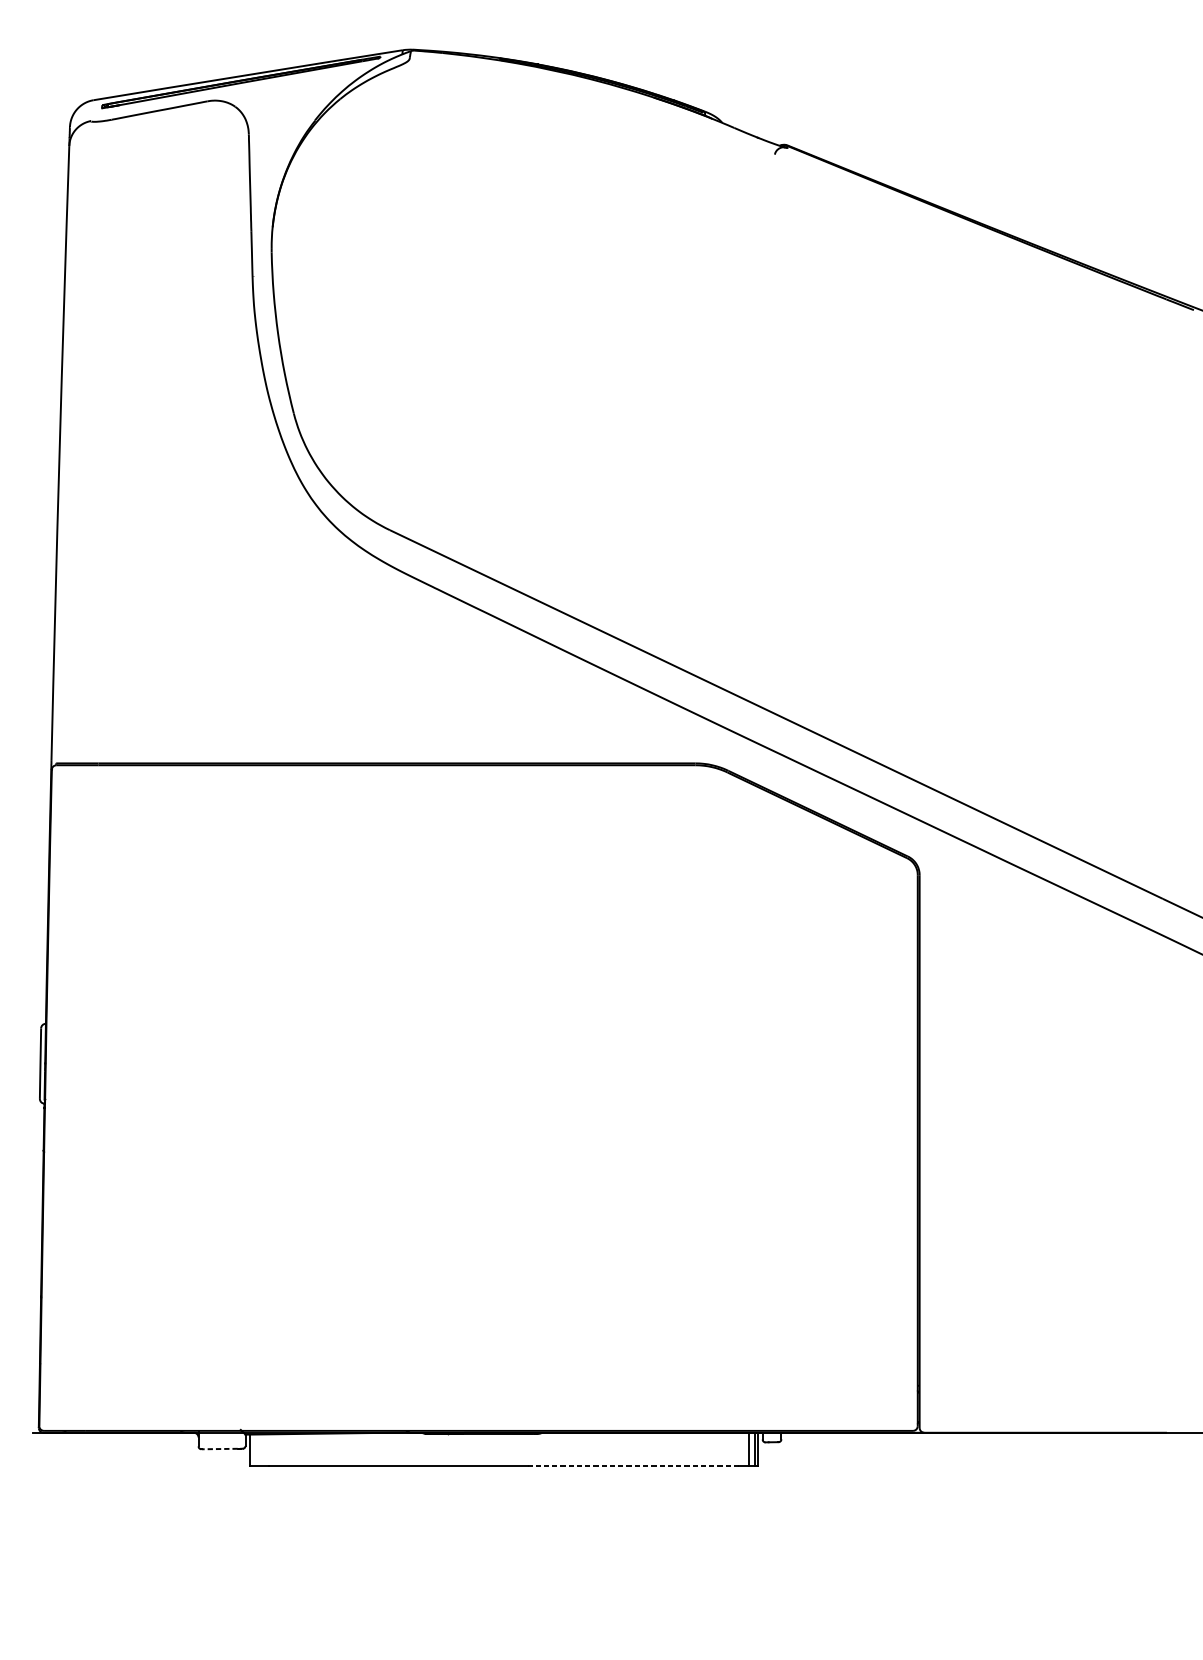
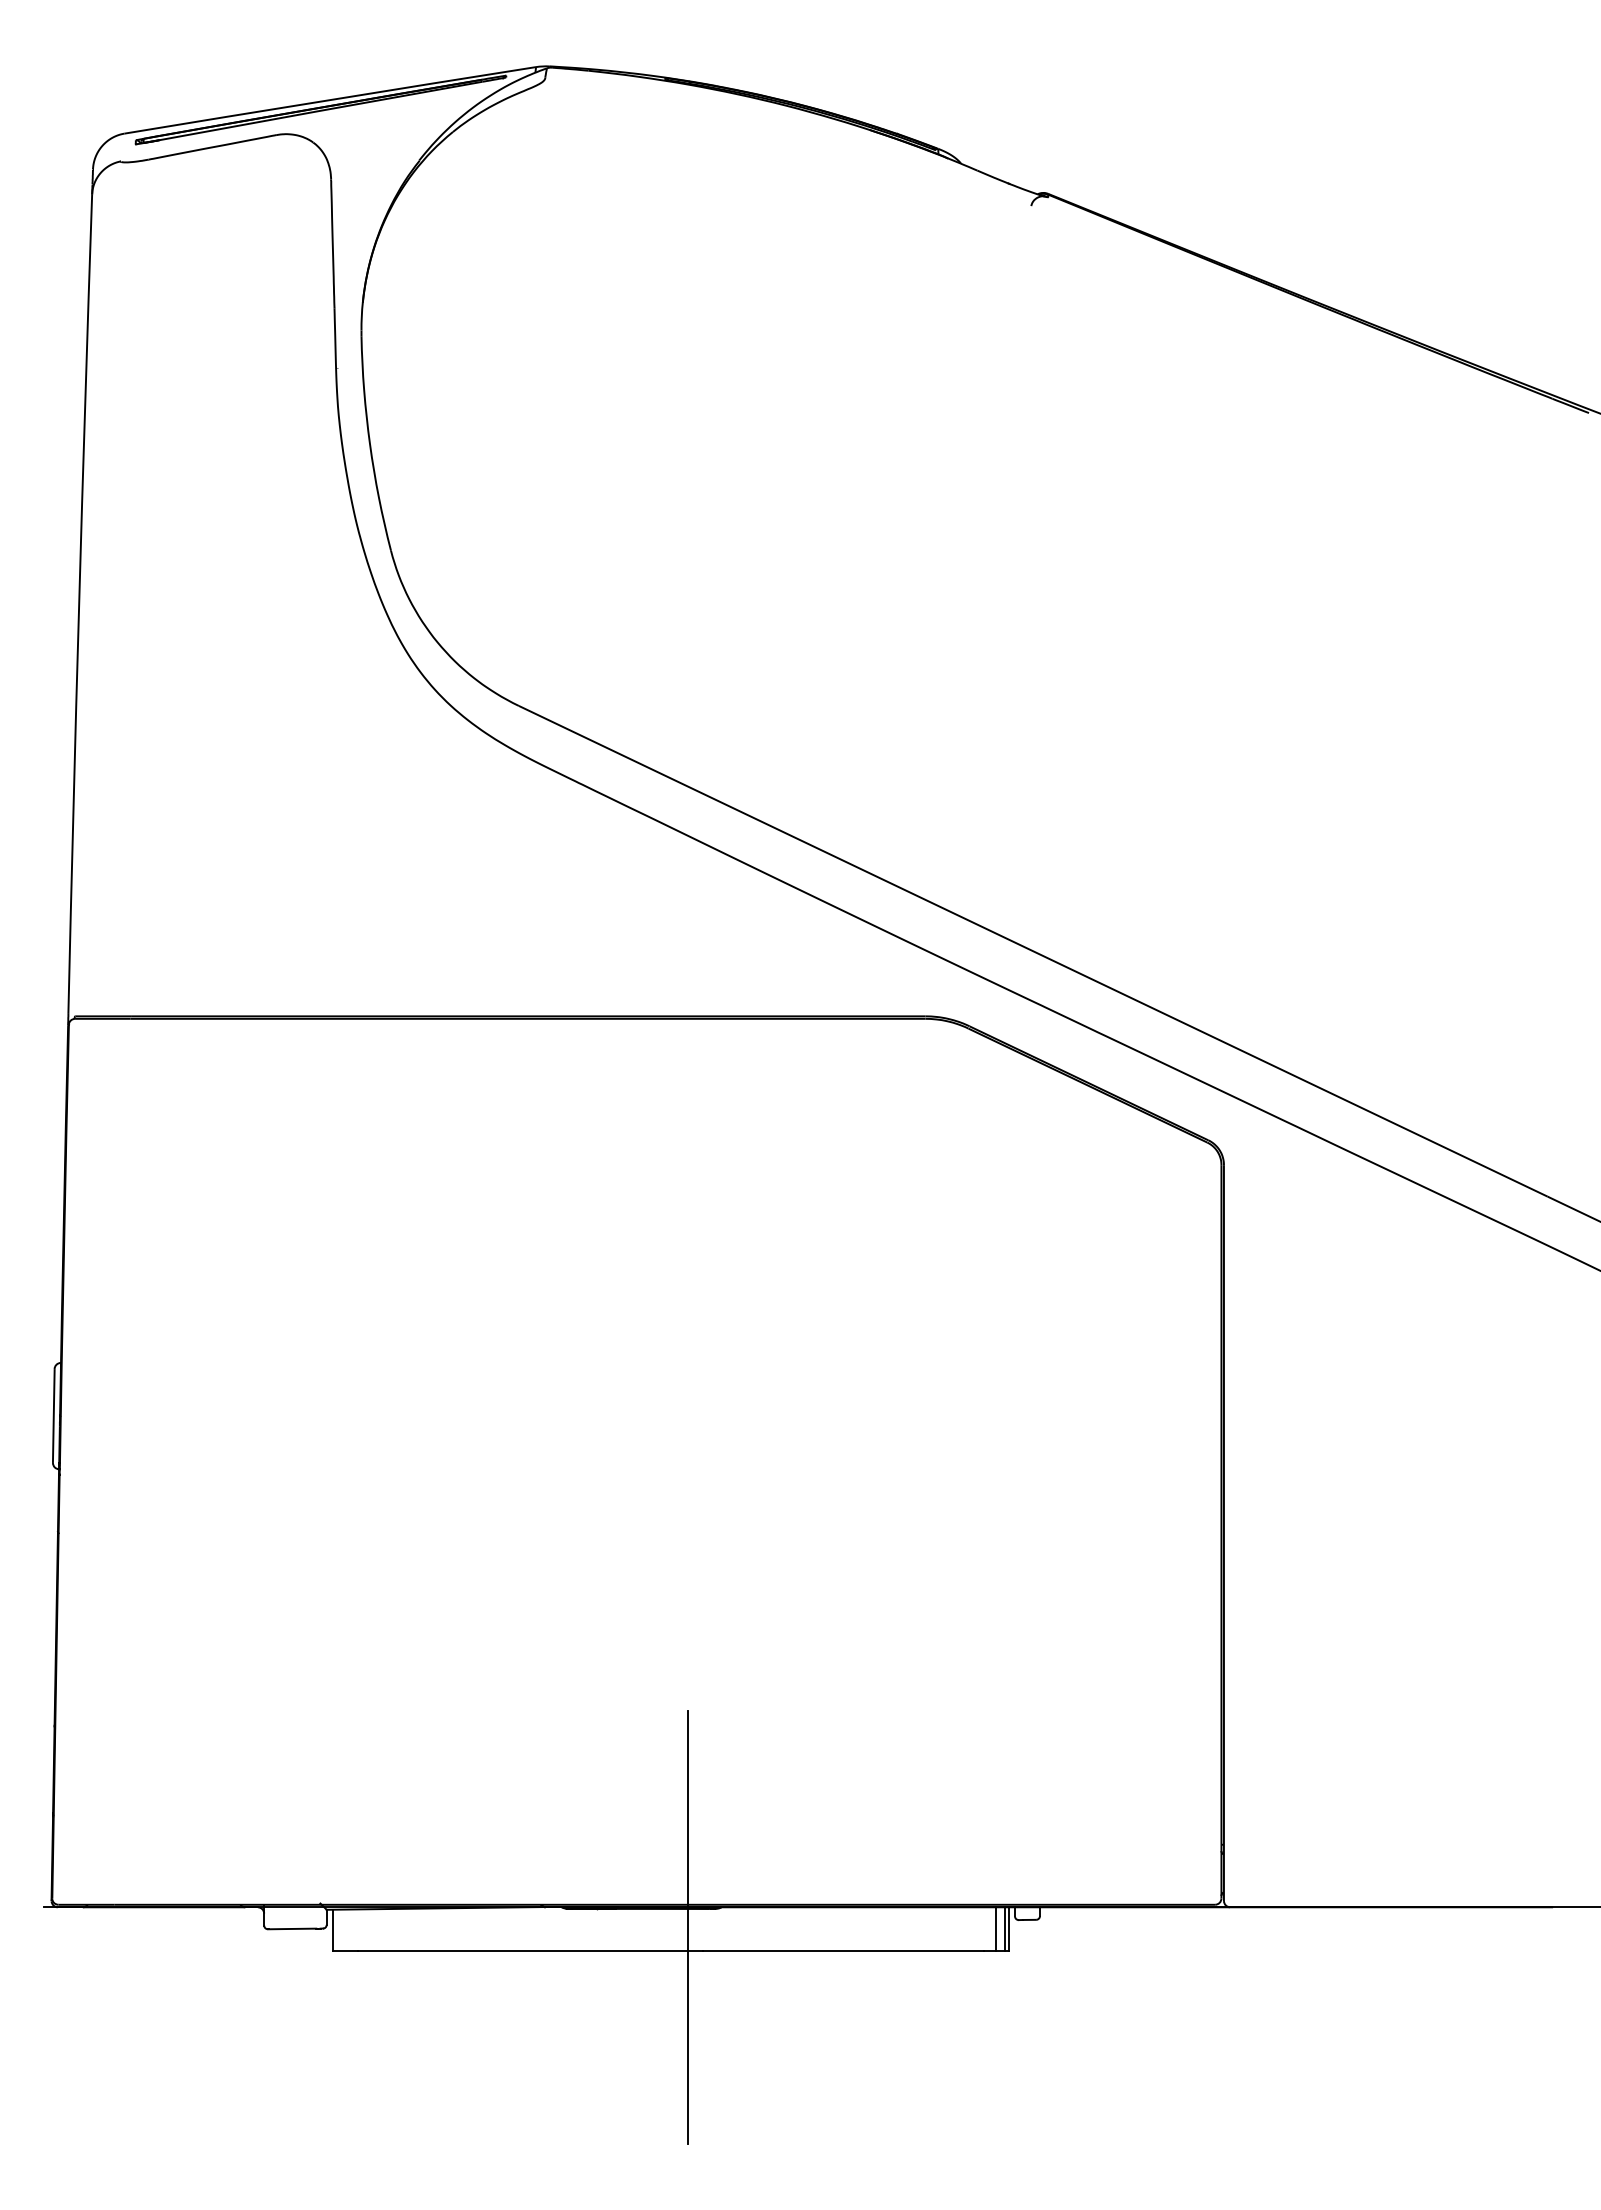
line: (516, 1447) -> (687, 1927), added
line: (219, 1448) -> (292, 1928), dashed -> solid
line: (633, 1465) -> (842, 1951), dashed -> solid

